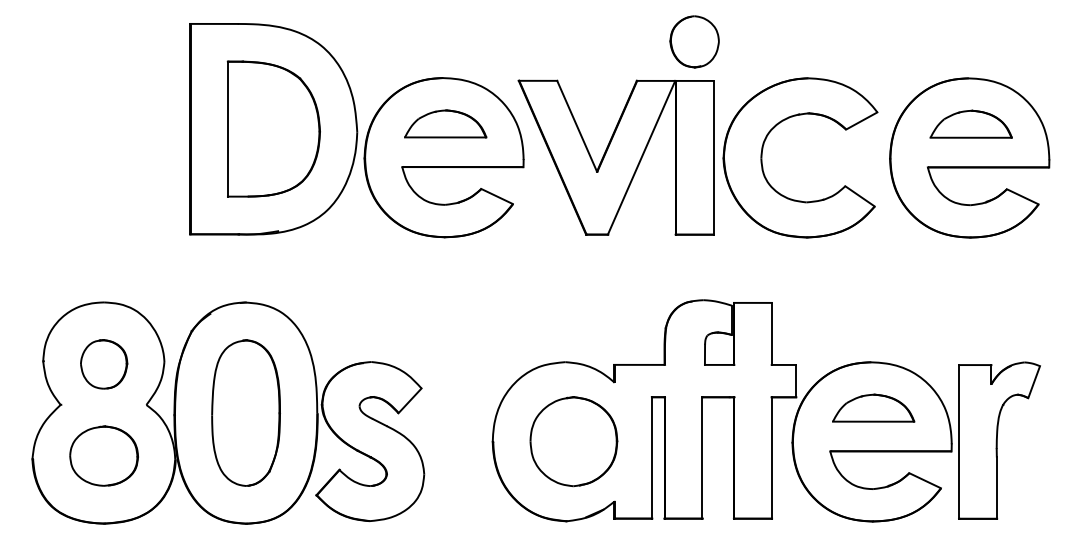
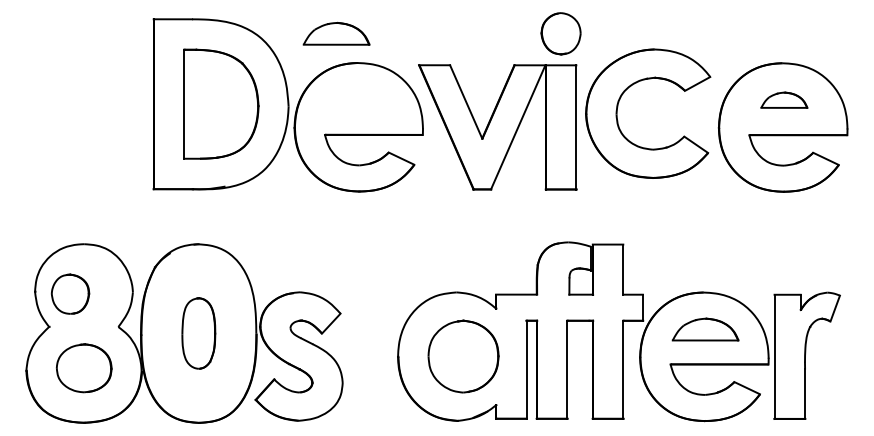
part: (445, 123) -> (336, 33), moved
part: (970, 123) -> (783, 99), size x0.7
part: (763, 149) -> (618, 106), moved
part: (104, 364) -> (70, 294), moved
part: (245, 412) -> (198, 333), size x0.6

